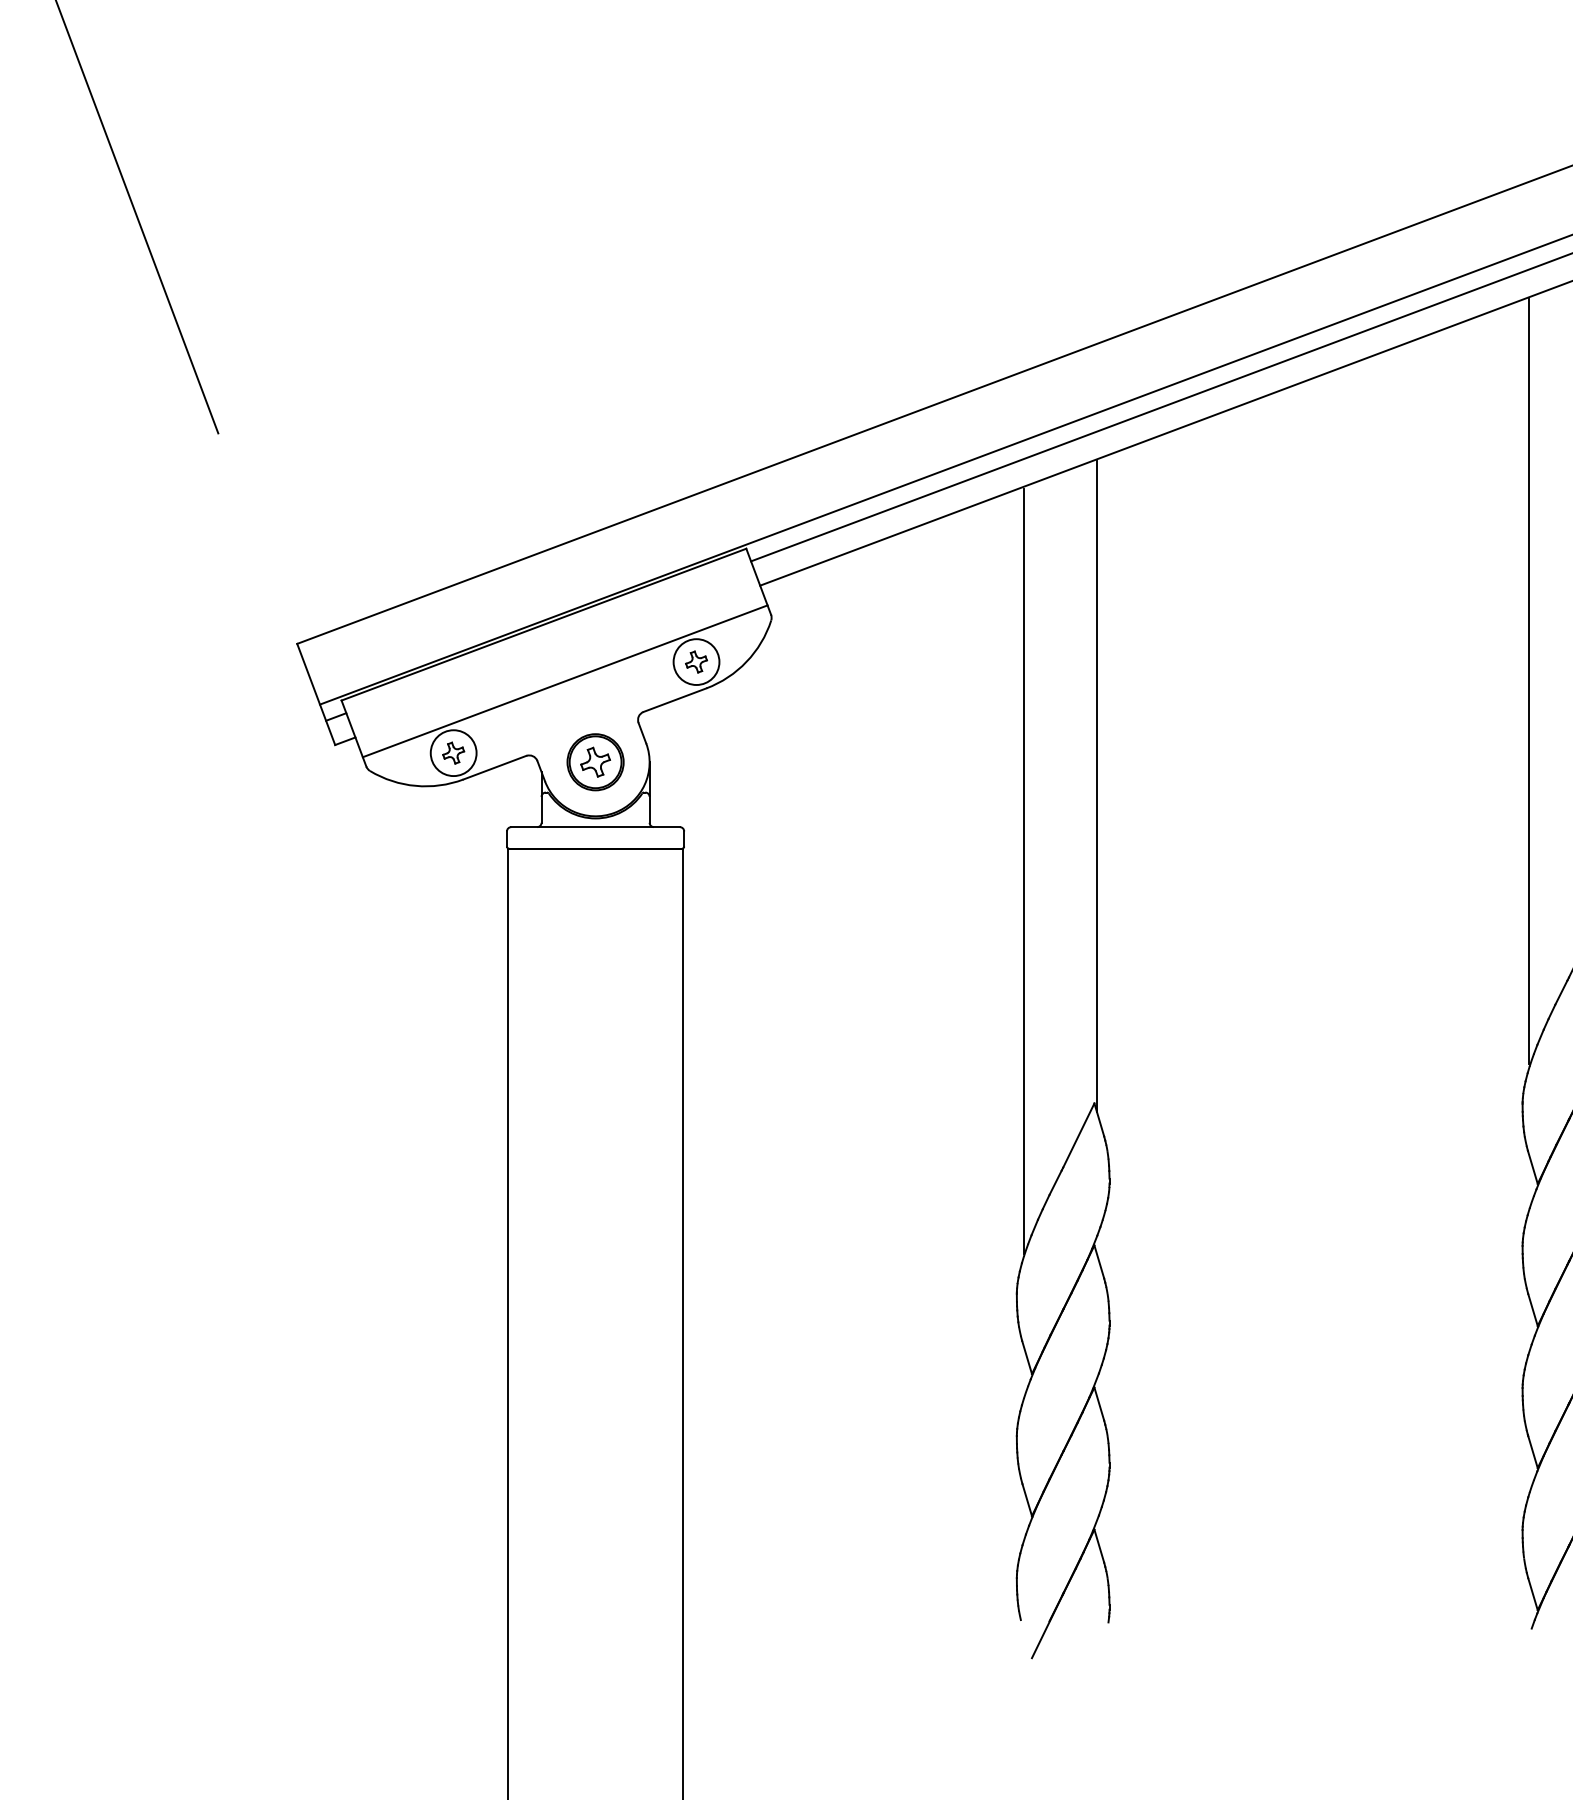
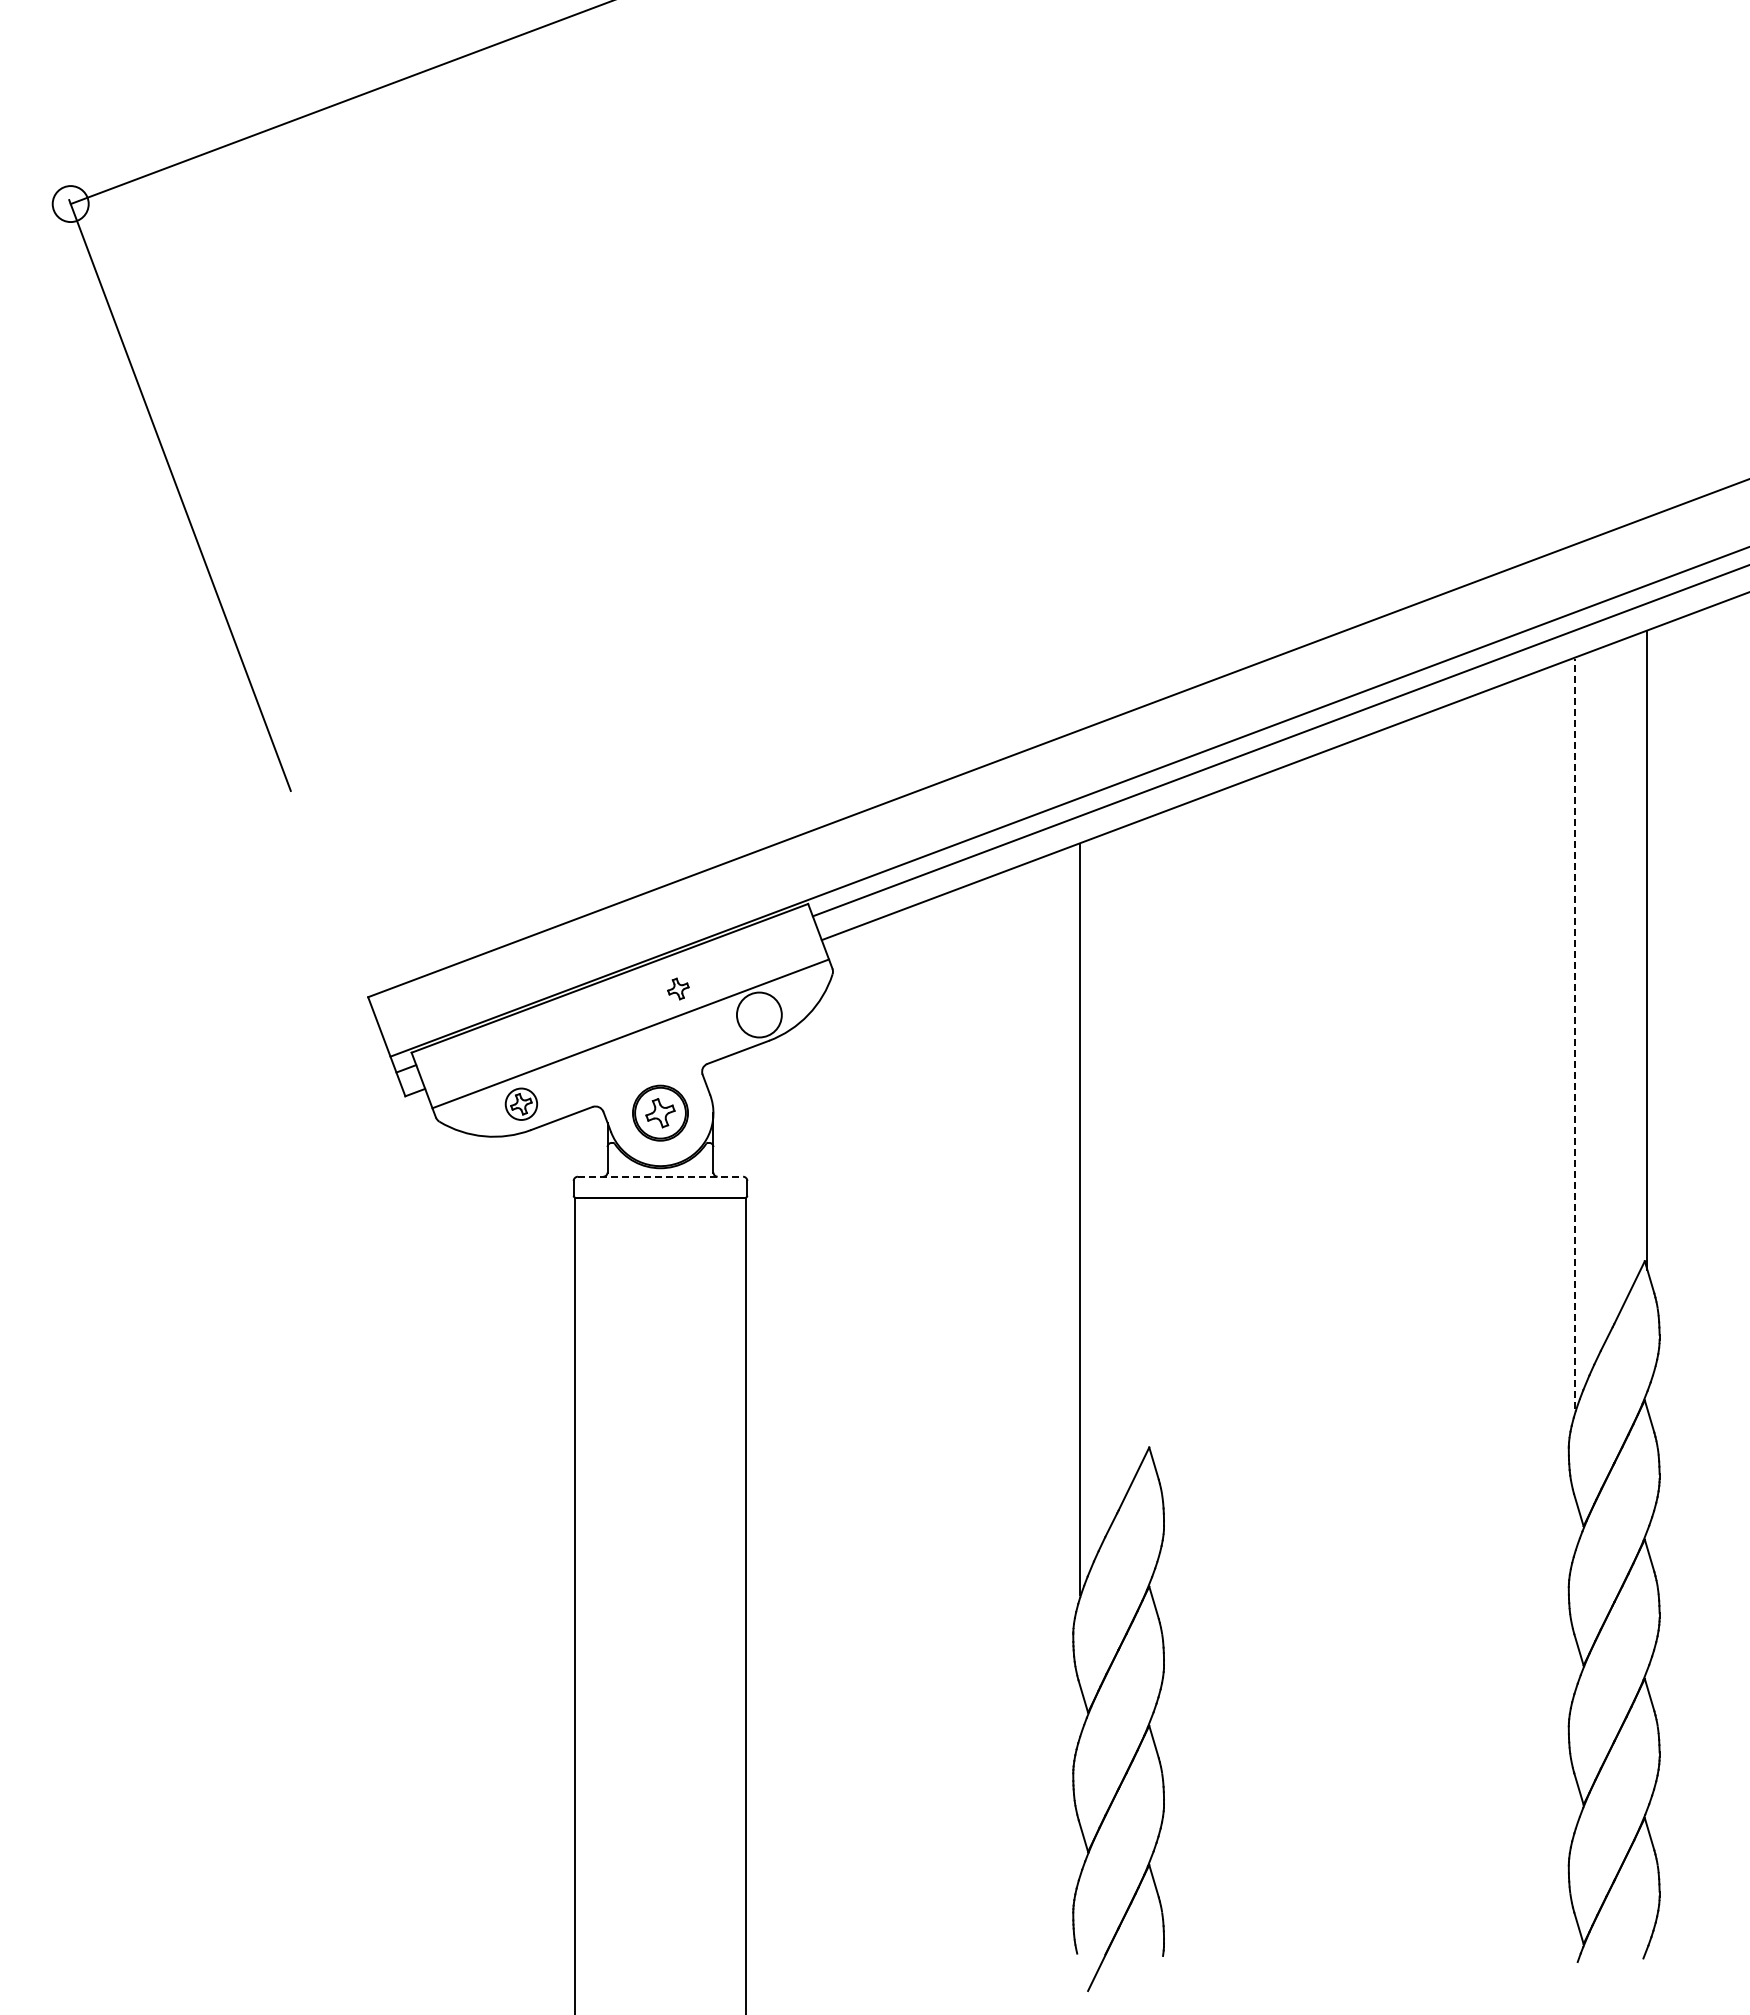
part: (696, 661) -> (678, 988), moved
line: (1529, 680) -> (1575, 1033), solid -> dashed
circle: (453, 752) -> (521, 1103), size x0.7
line: (1096, 787) -> (1151, 1137), removed
line: (595, 826) -> (660, 1176), solid -> dashed

